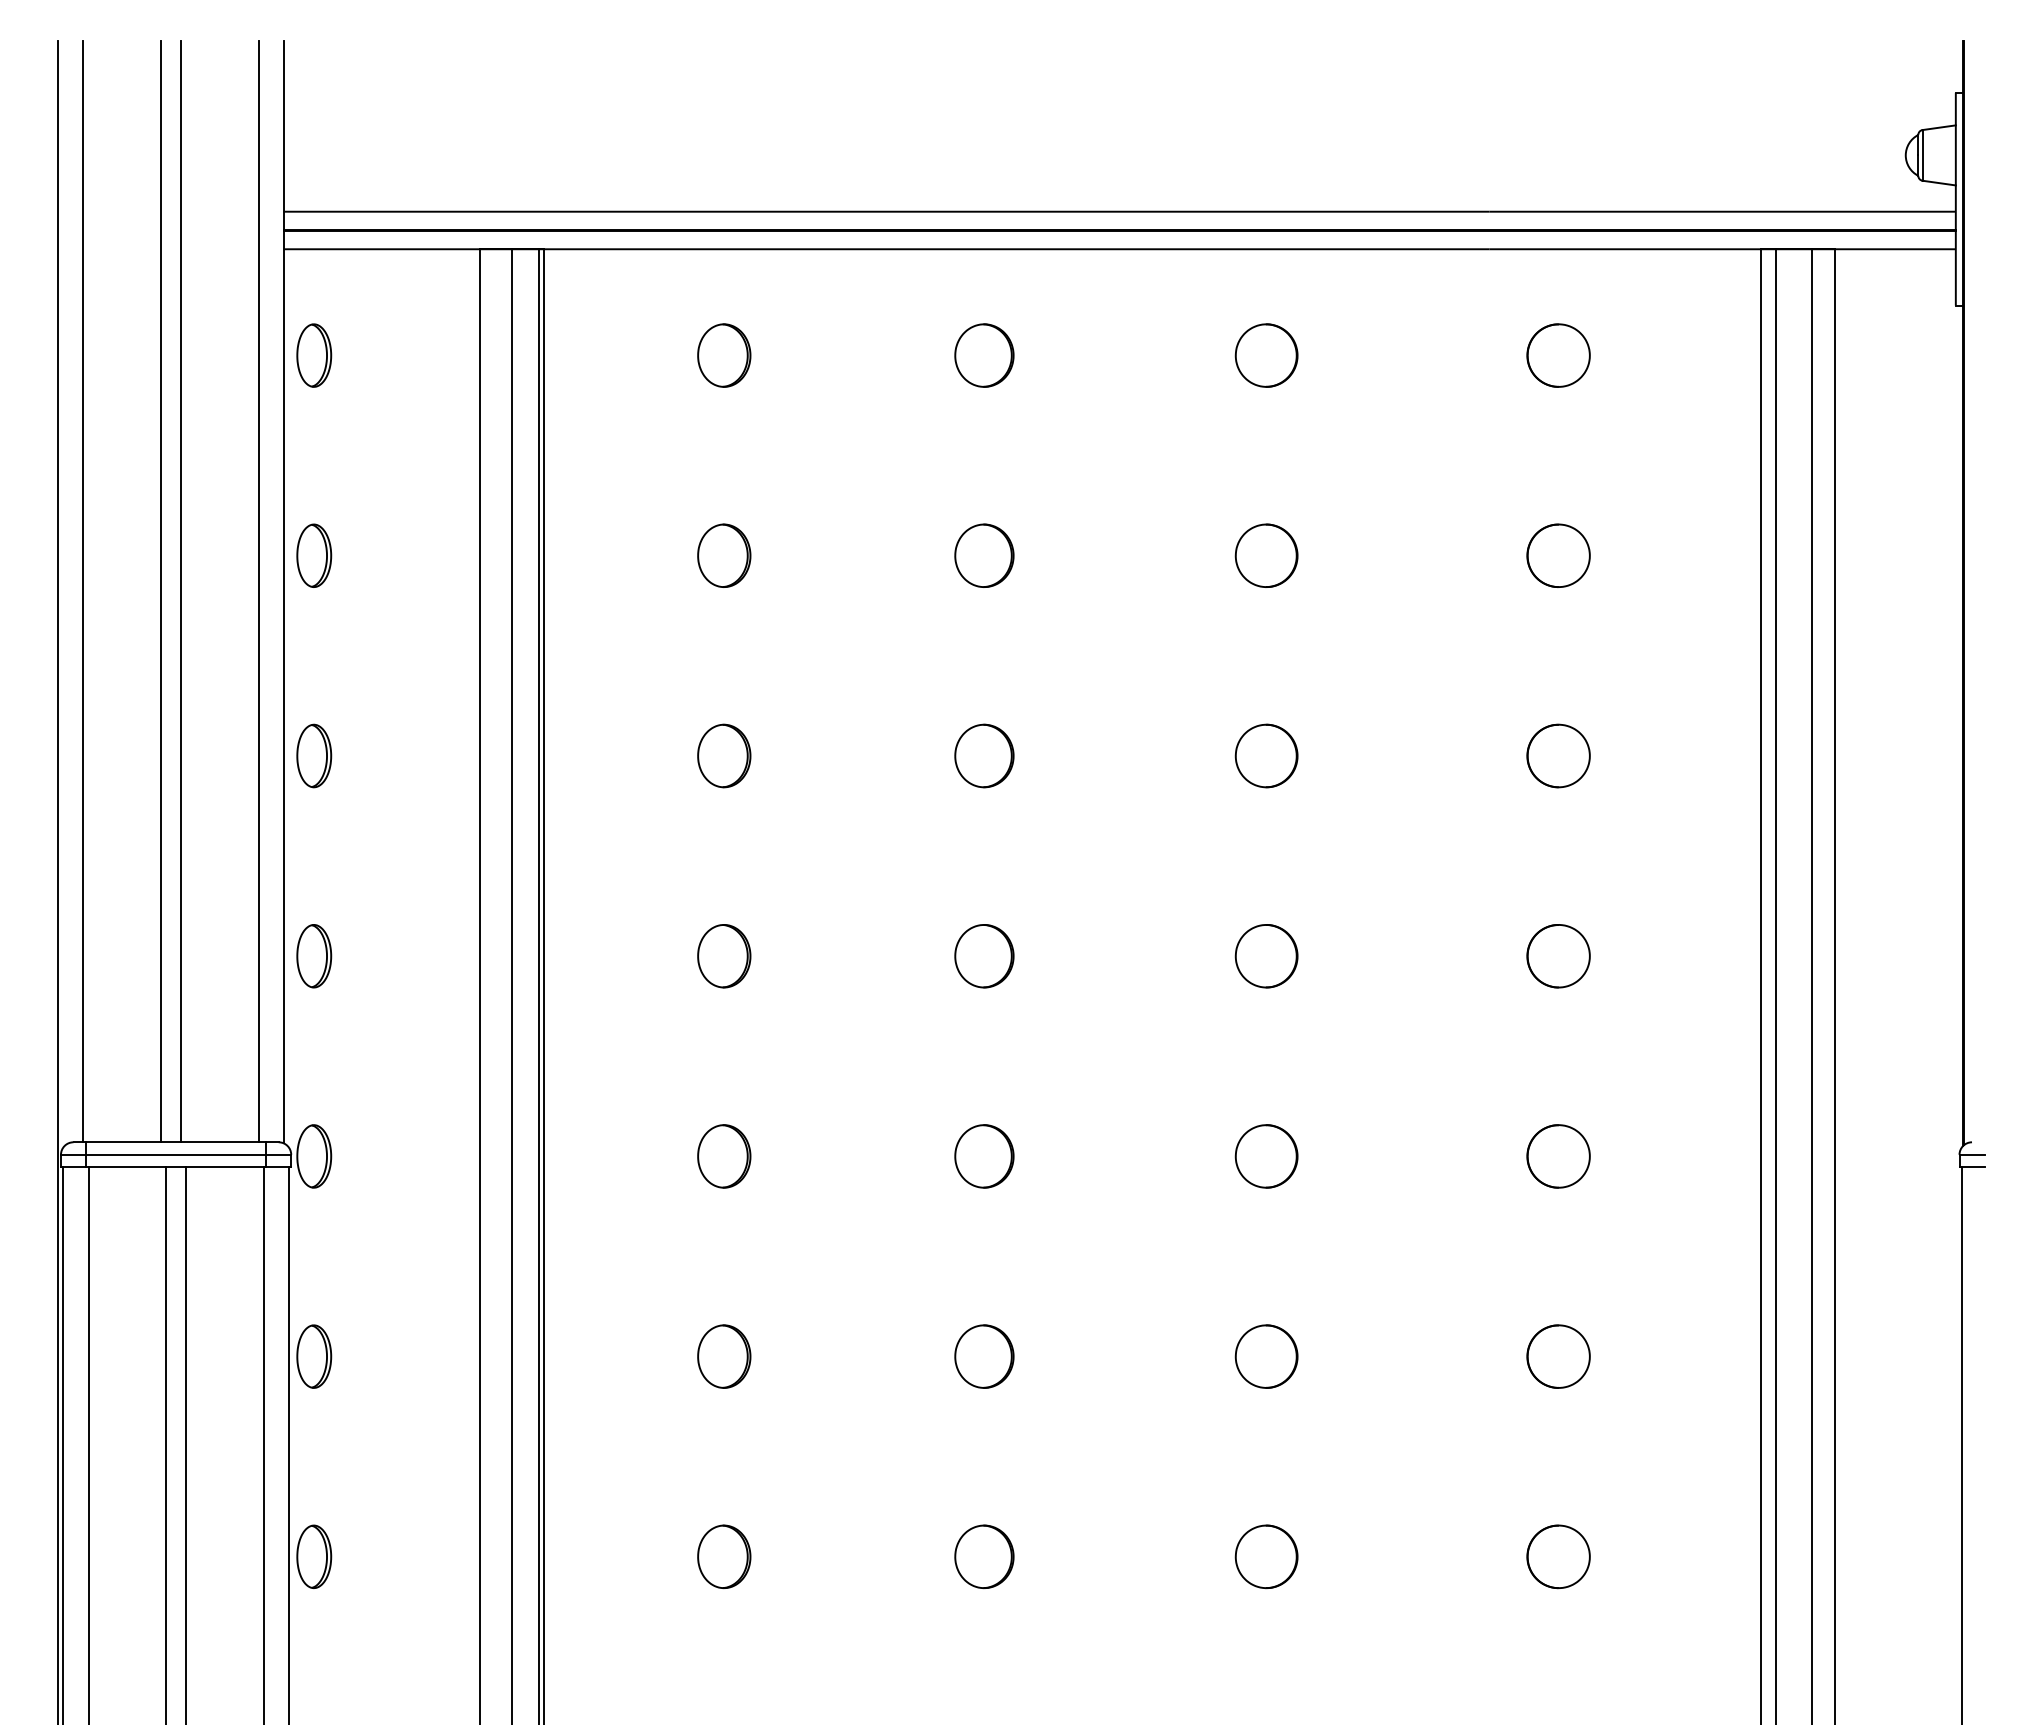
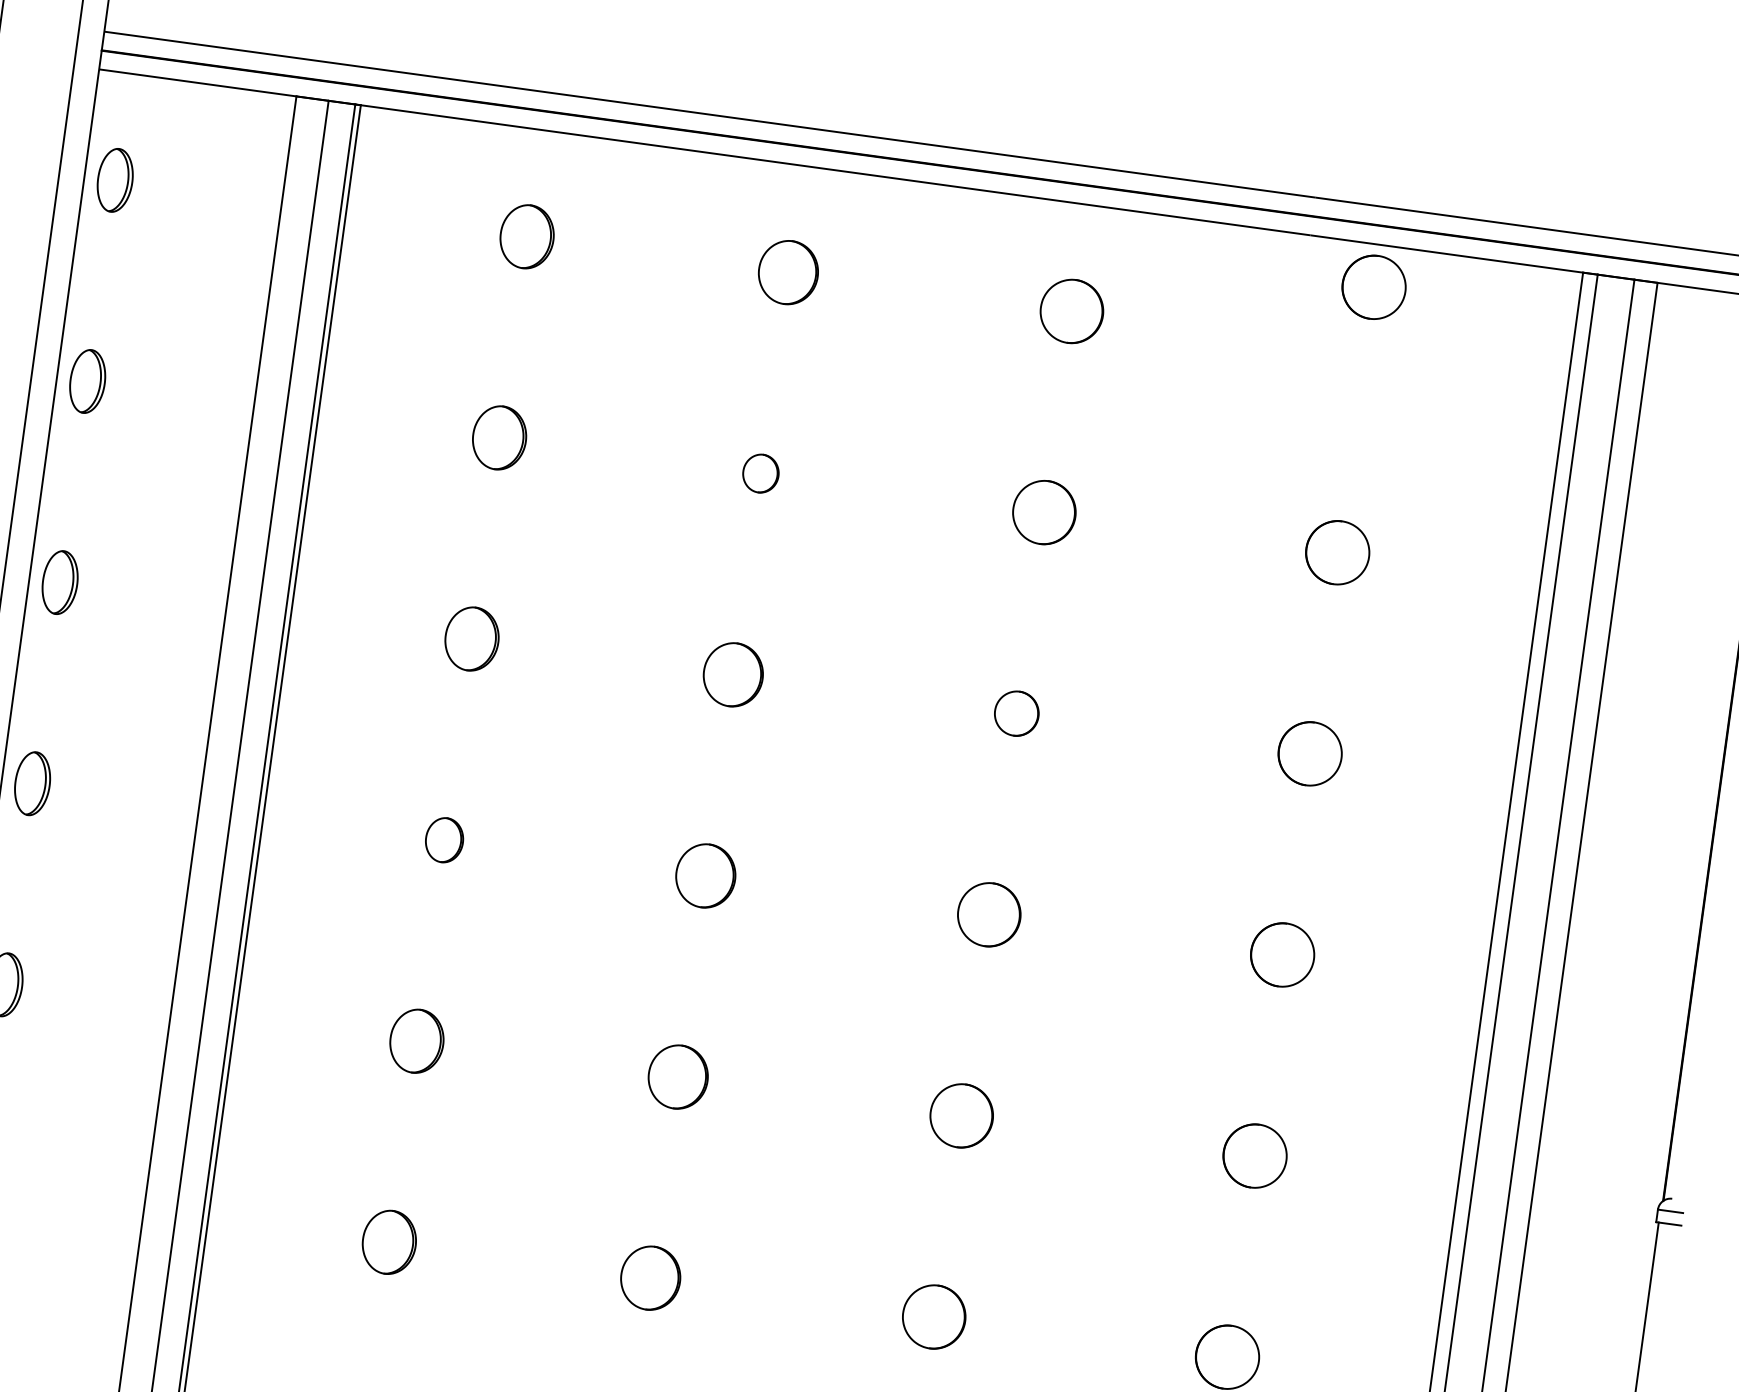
part: (1558, 355) -> (1373, 287), moved
part: (984, 555) -> (761, 473), size x0.6
part: (1266, 755) -> (1016, 713), size x0.7
part: (724, 956) -> (444, 840), size x0.7

